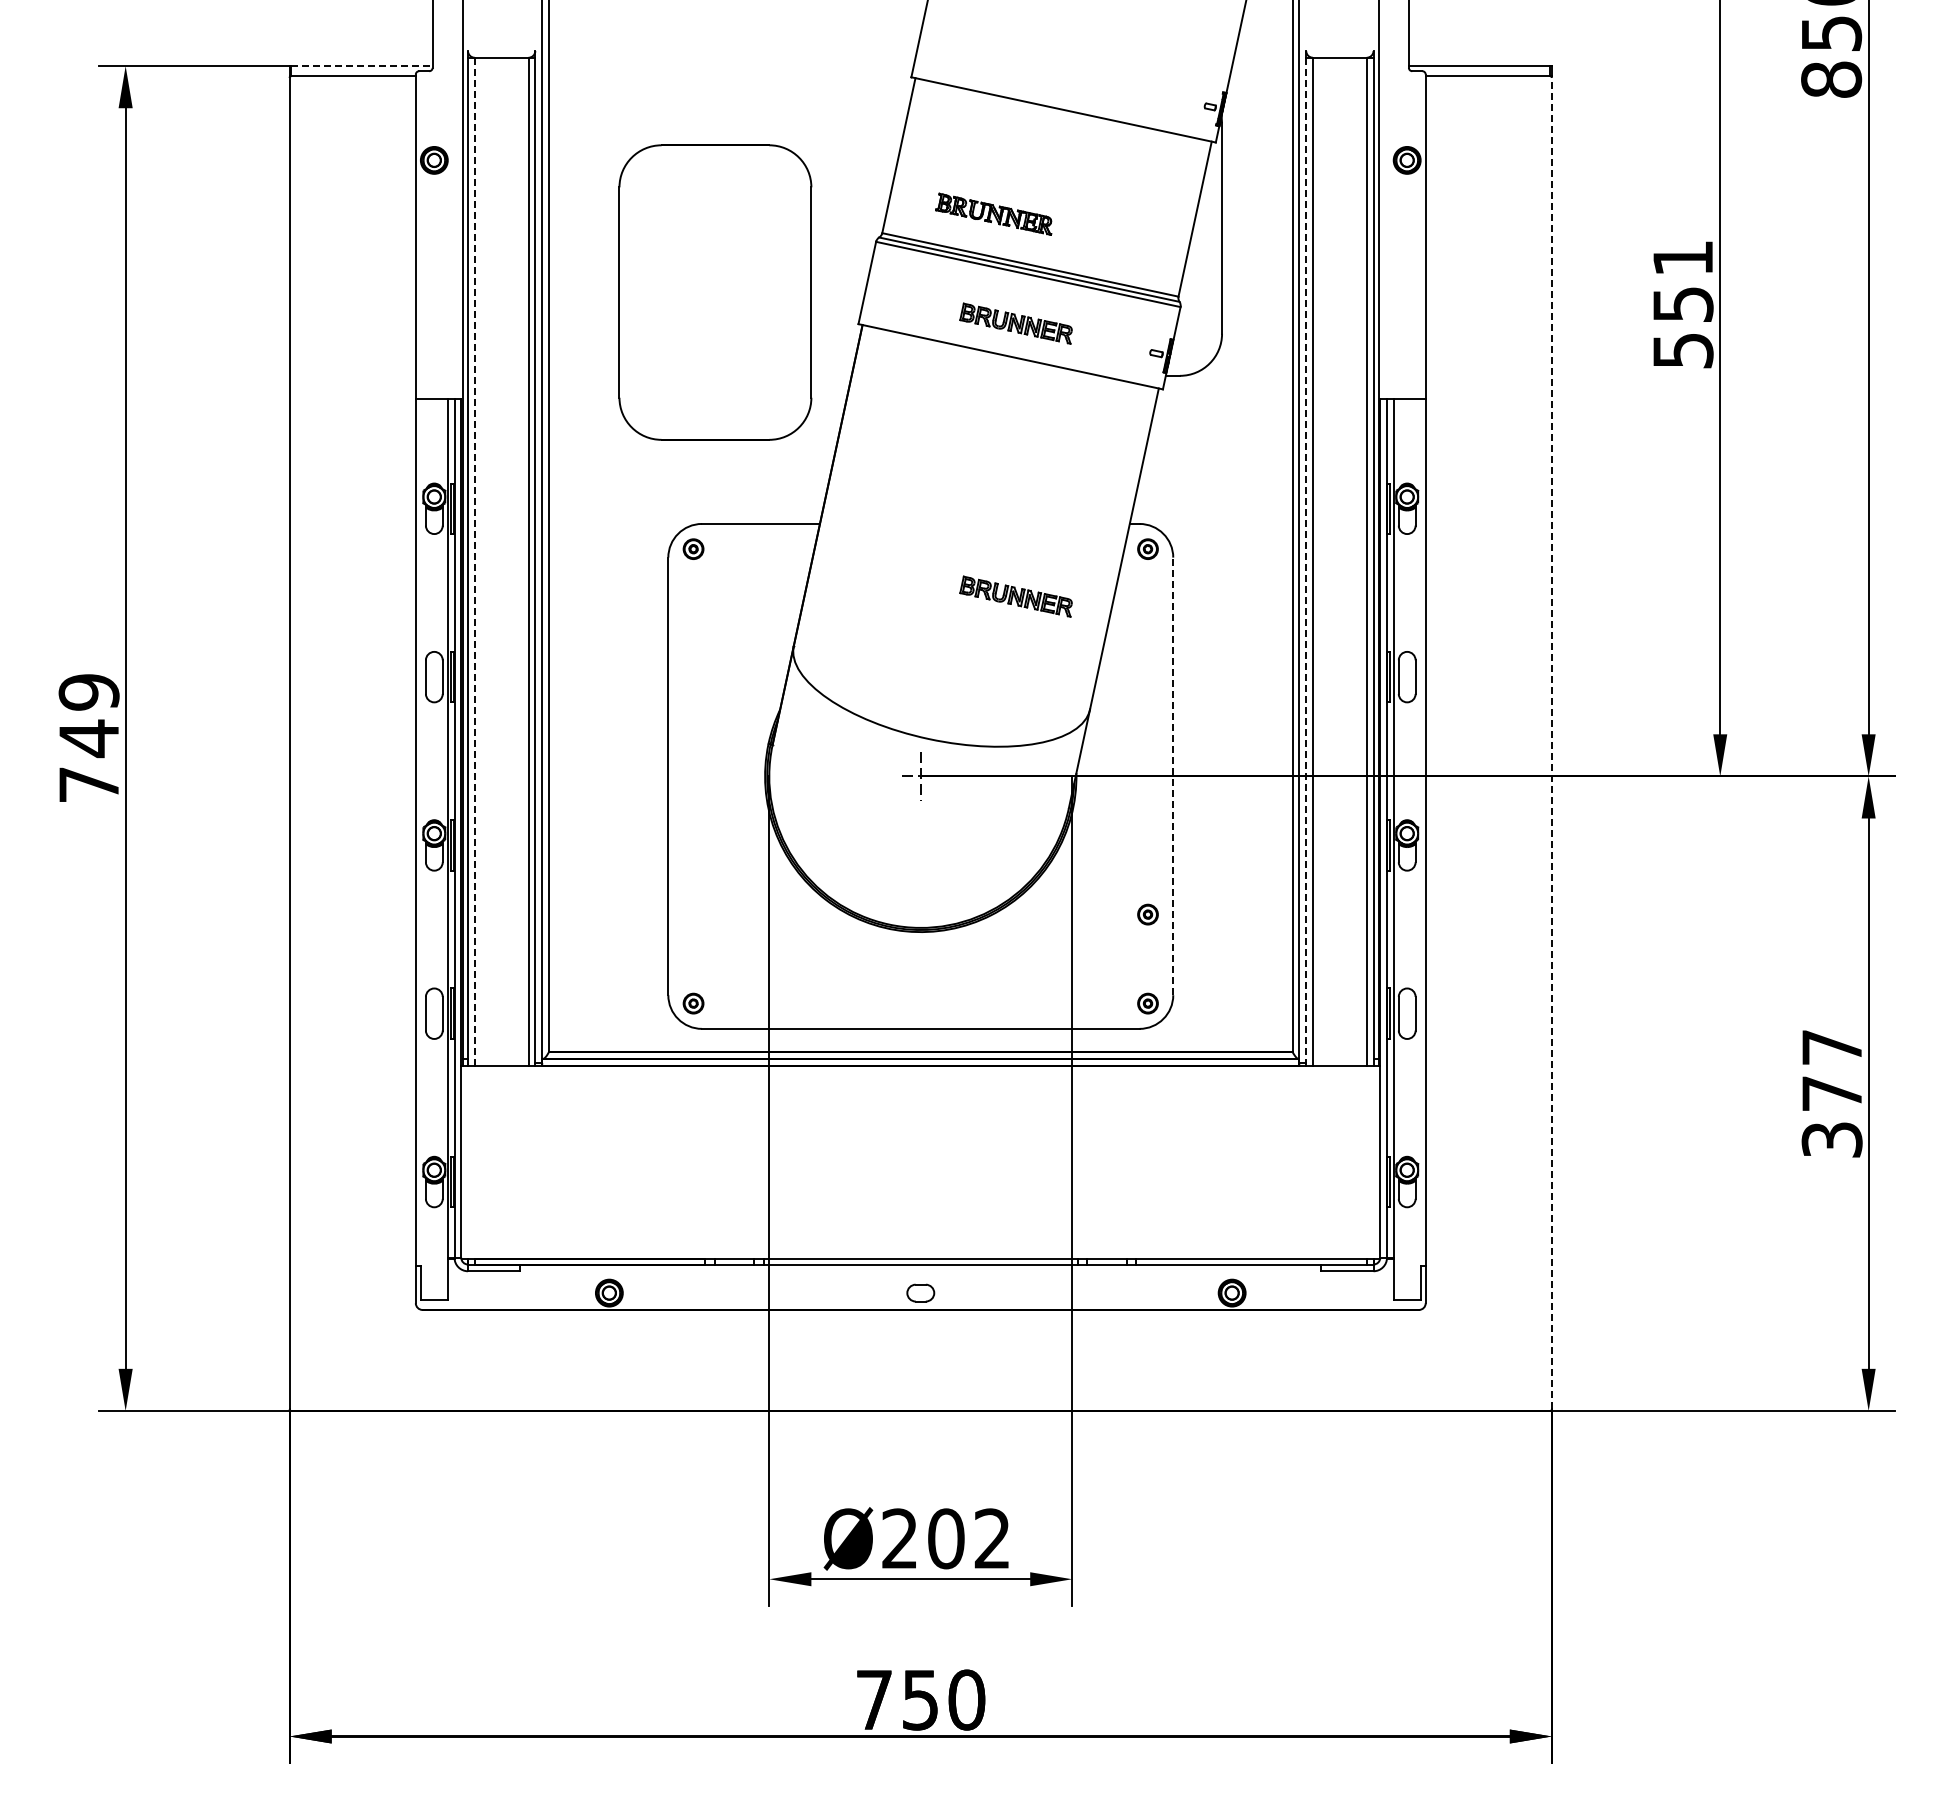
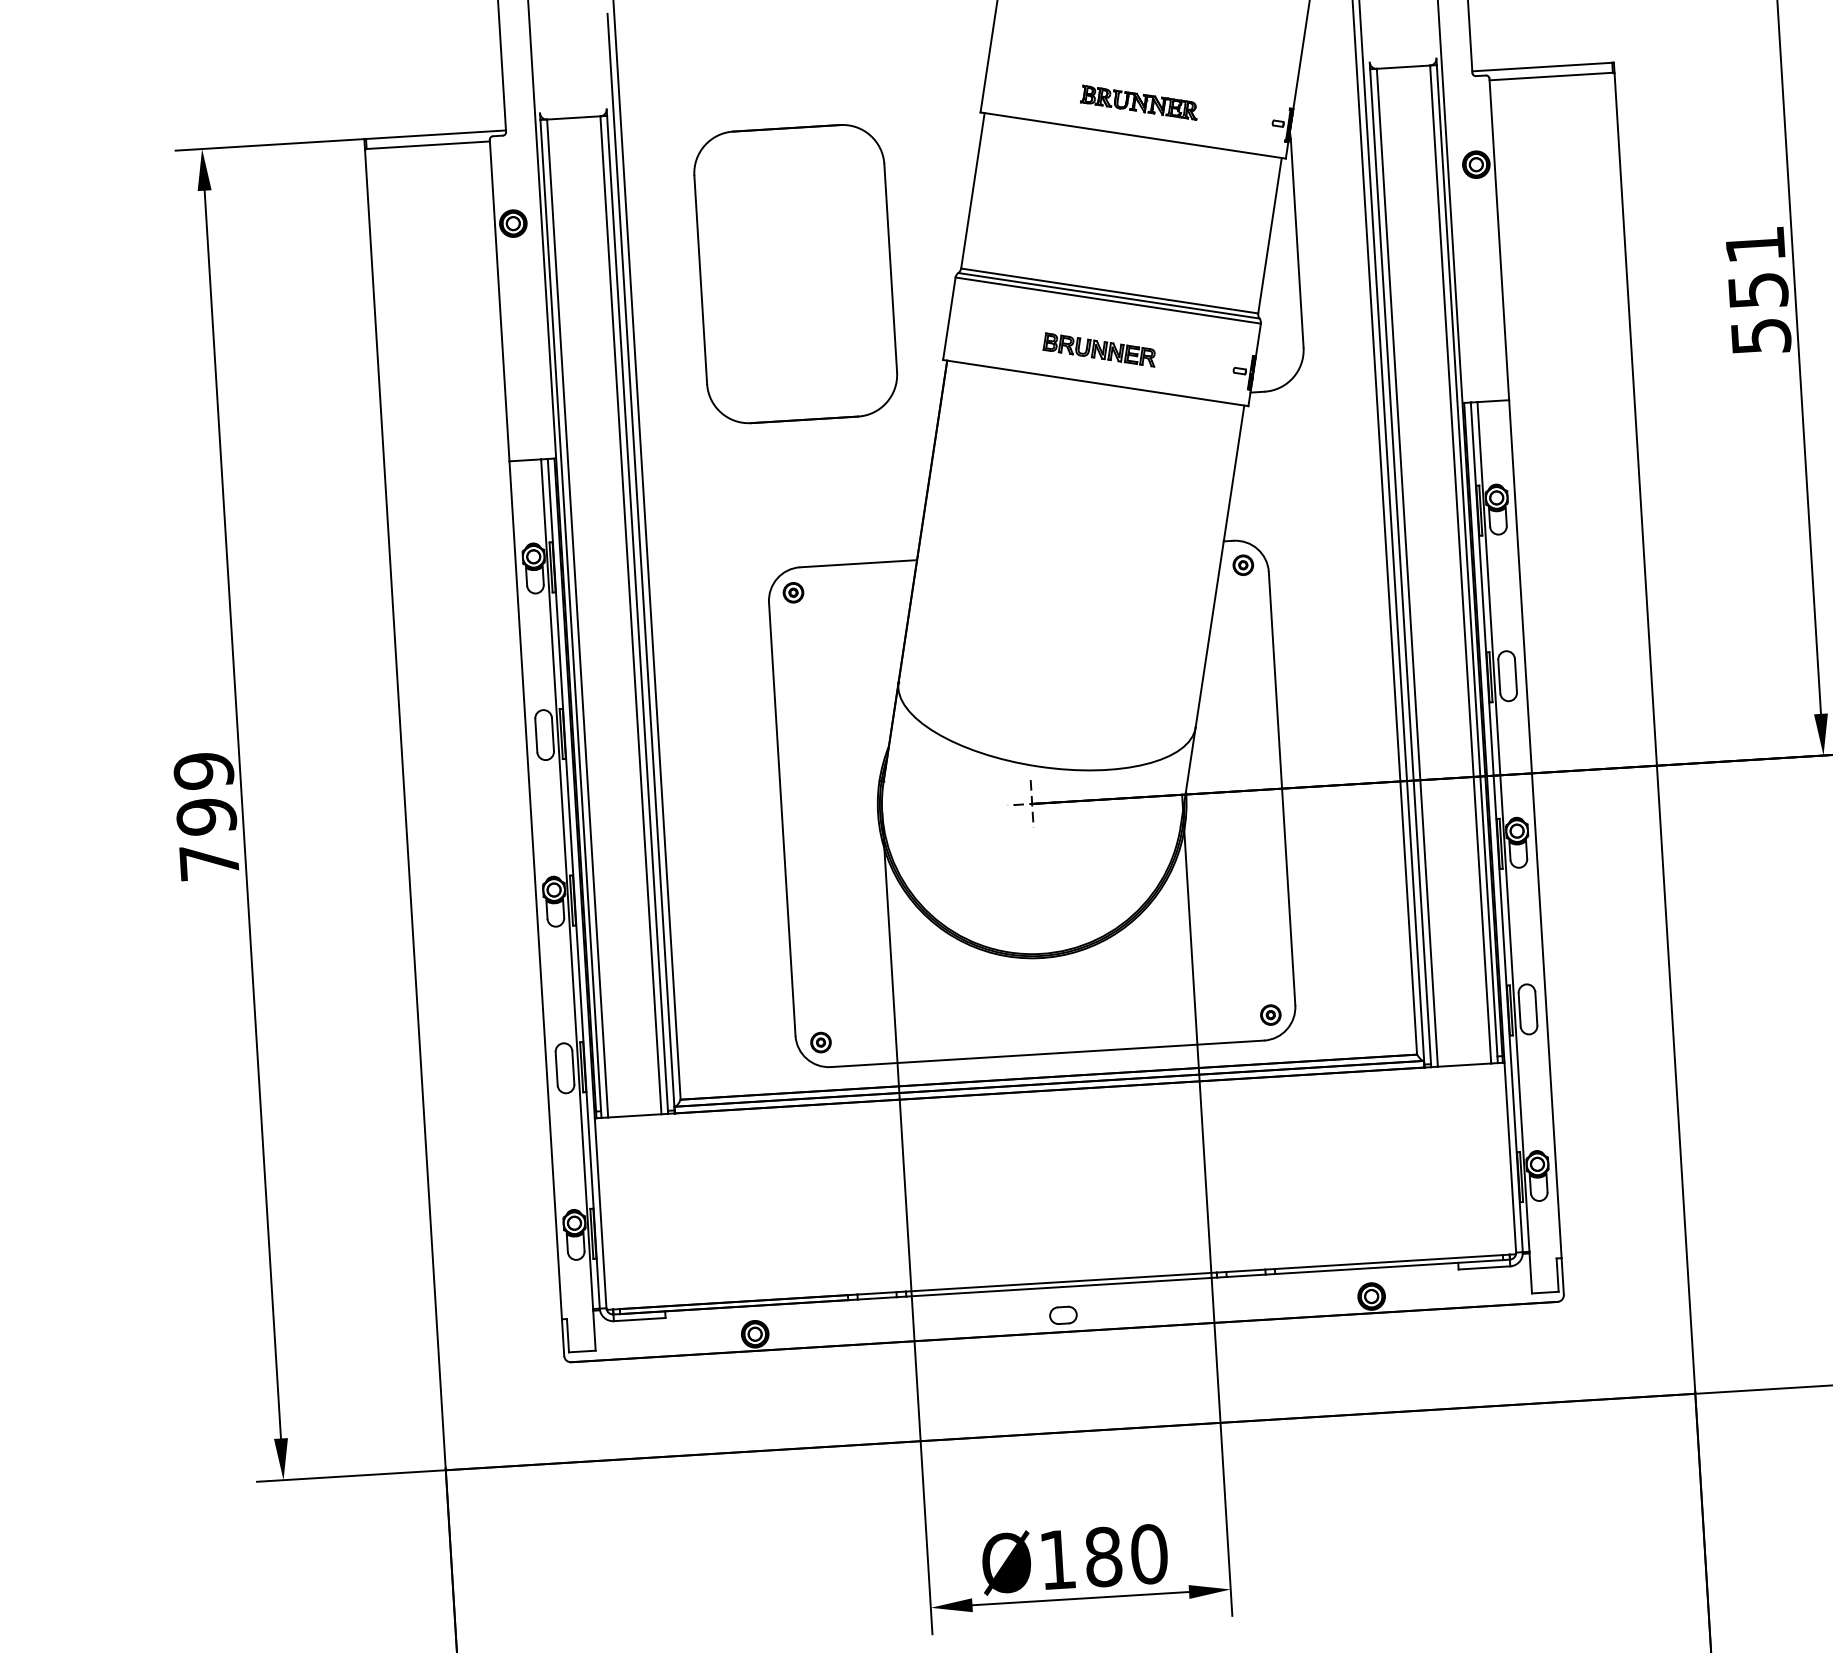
line: (361, 66) -> (435, 135), dashed -> solid
part: (993, 213) -> (1137, 102), moved
part: (715, 292) -> (795, 274), moved
line: (1306, 561) -> (1400, 567), dashed -> solid
line: (474, 562) -> (577, 619), dashed -> solid
part: (1015, 596) -> (1115, 620), removed
text: (88, 738) -> (206, 816), 749 -> 799
line: (1551, 743) -> (1654, 733), dashed -> solid
line: (1173, 776) -> (1282, 788), dashed -> solid
part: (1147, 914) -> (1264, 926), removed
text: (946, 1538) -> (1103, 1556), Ø202 -> Ø180

